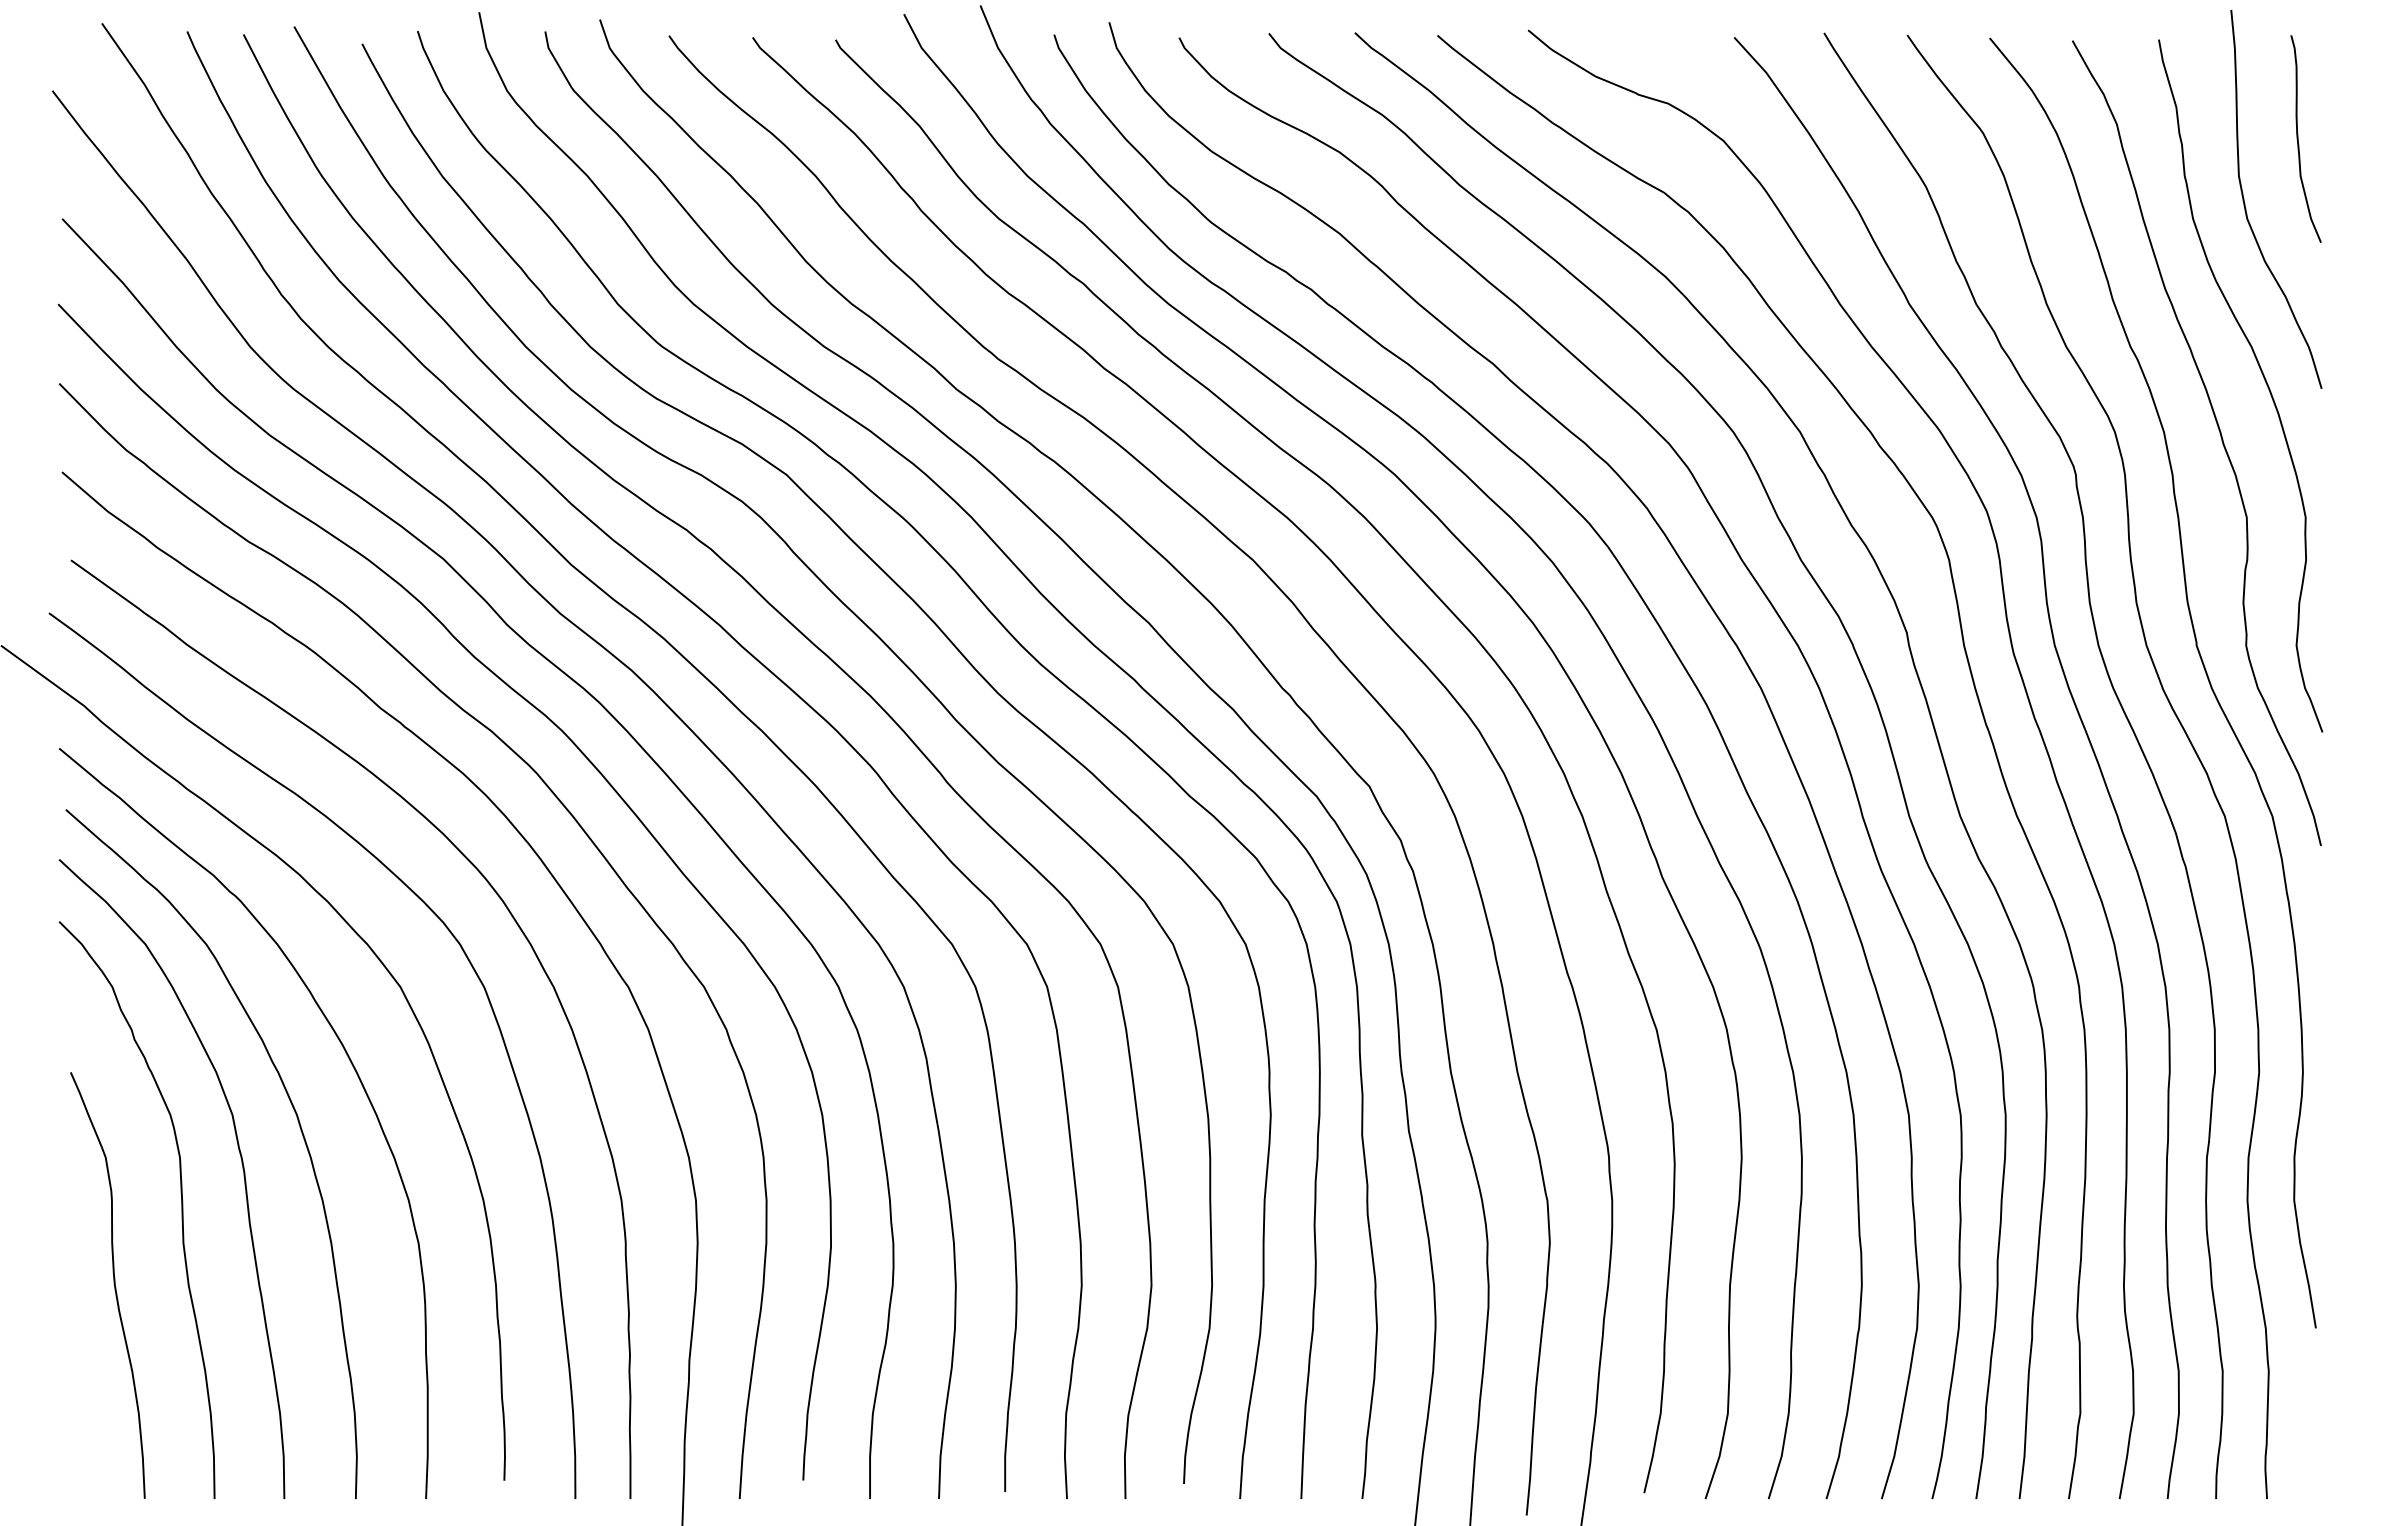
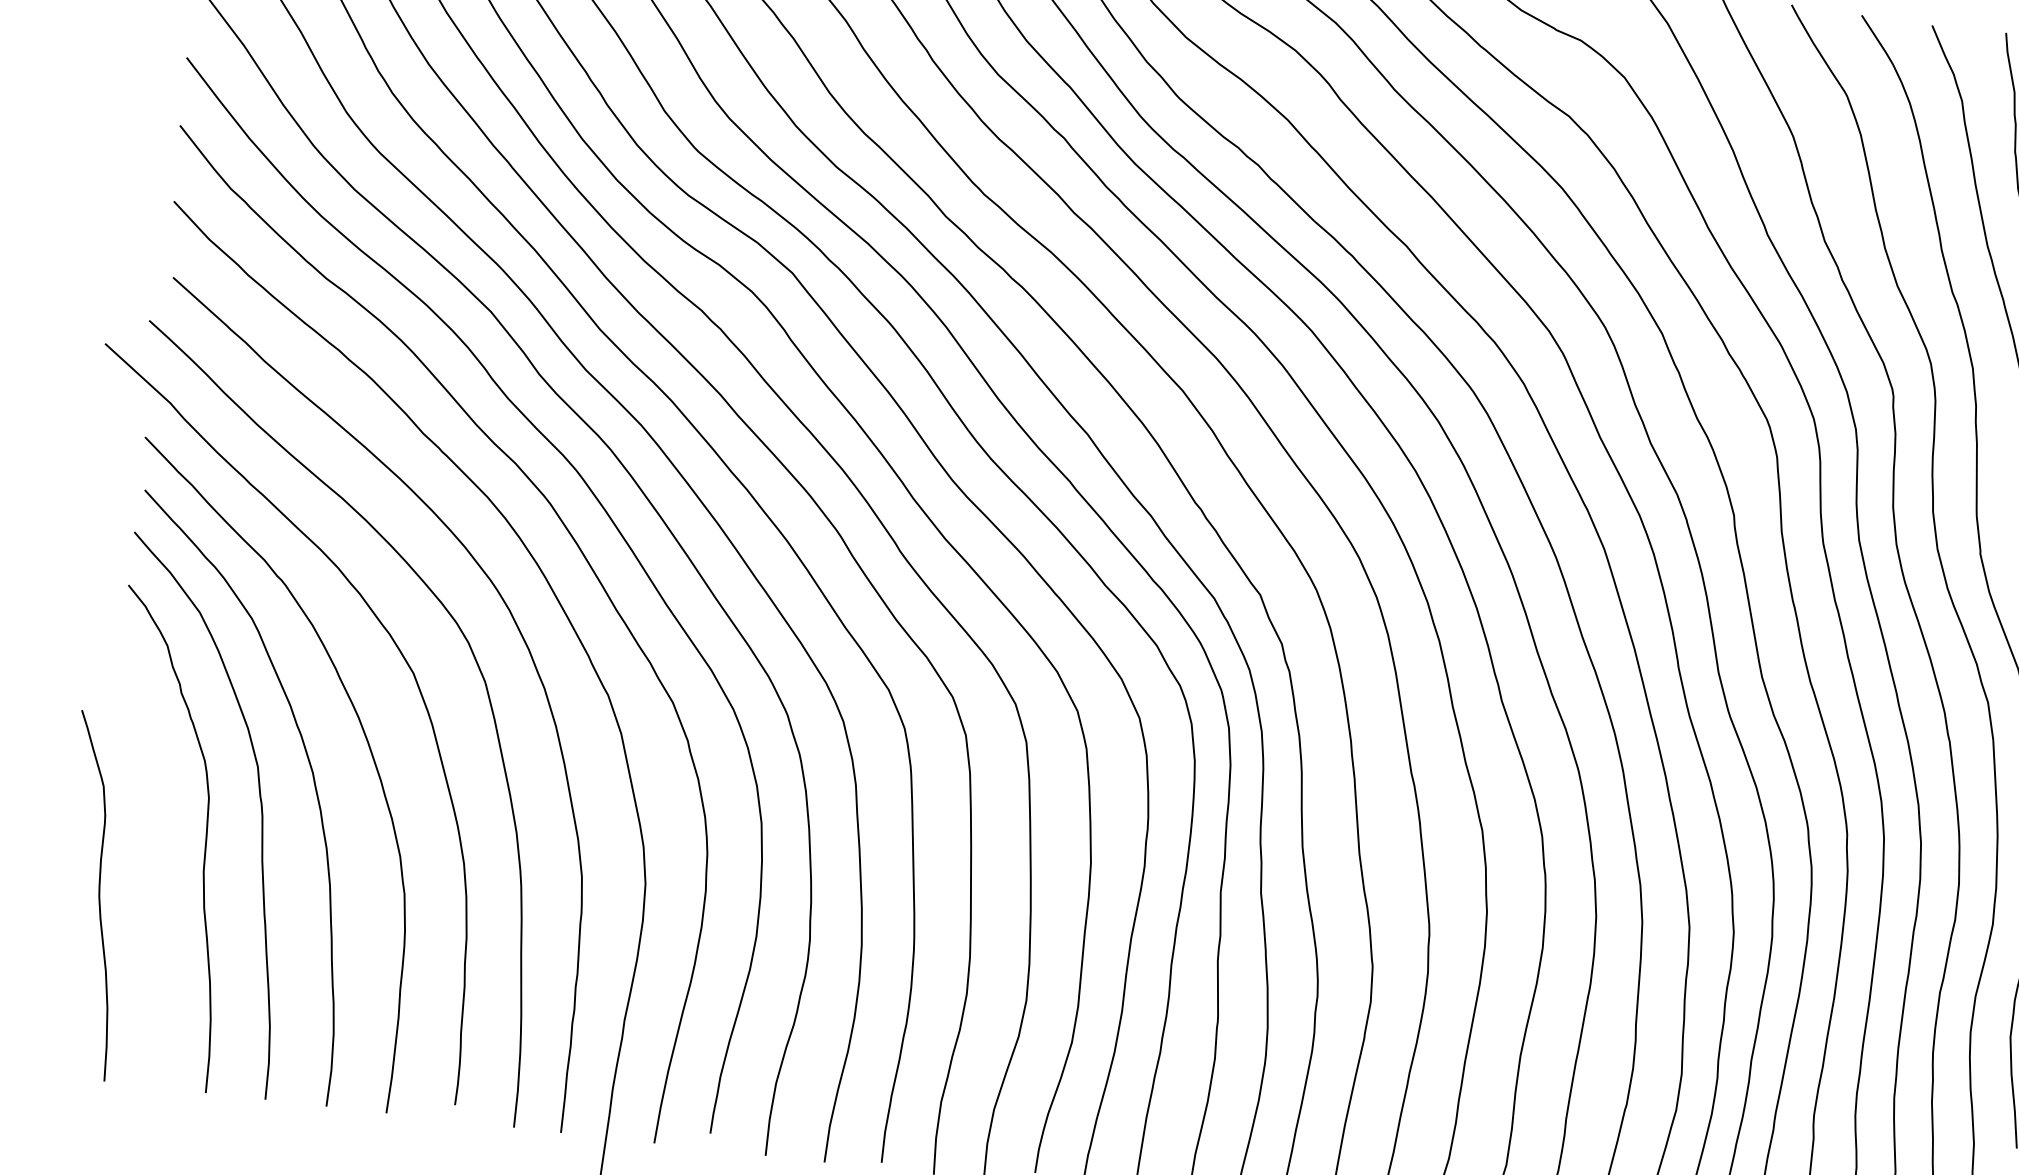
curve: (113, 1284) -> (98, 895), moved

